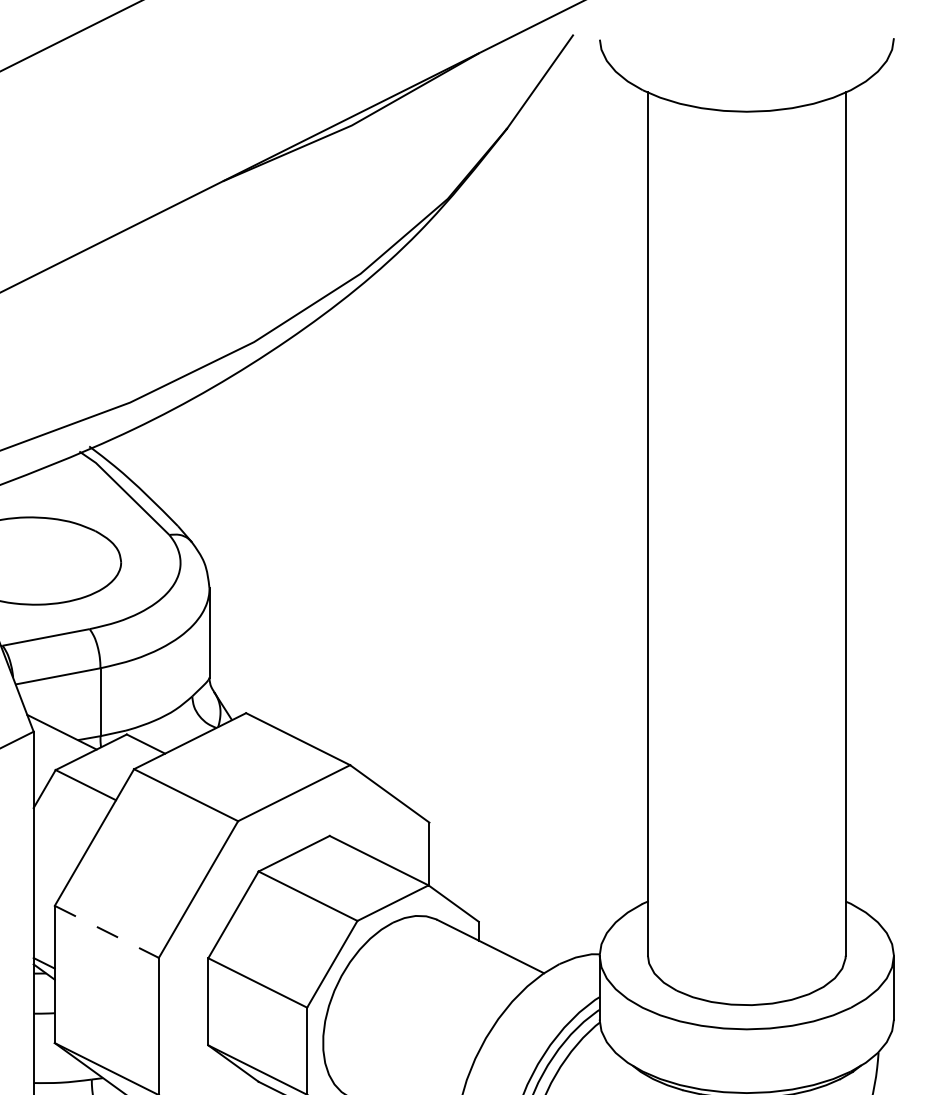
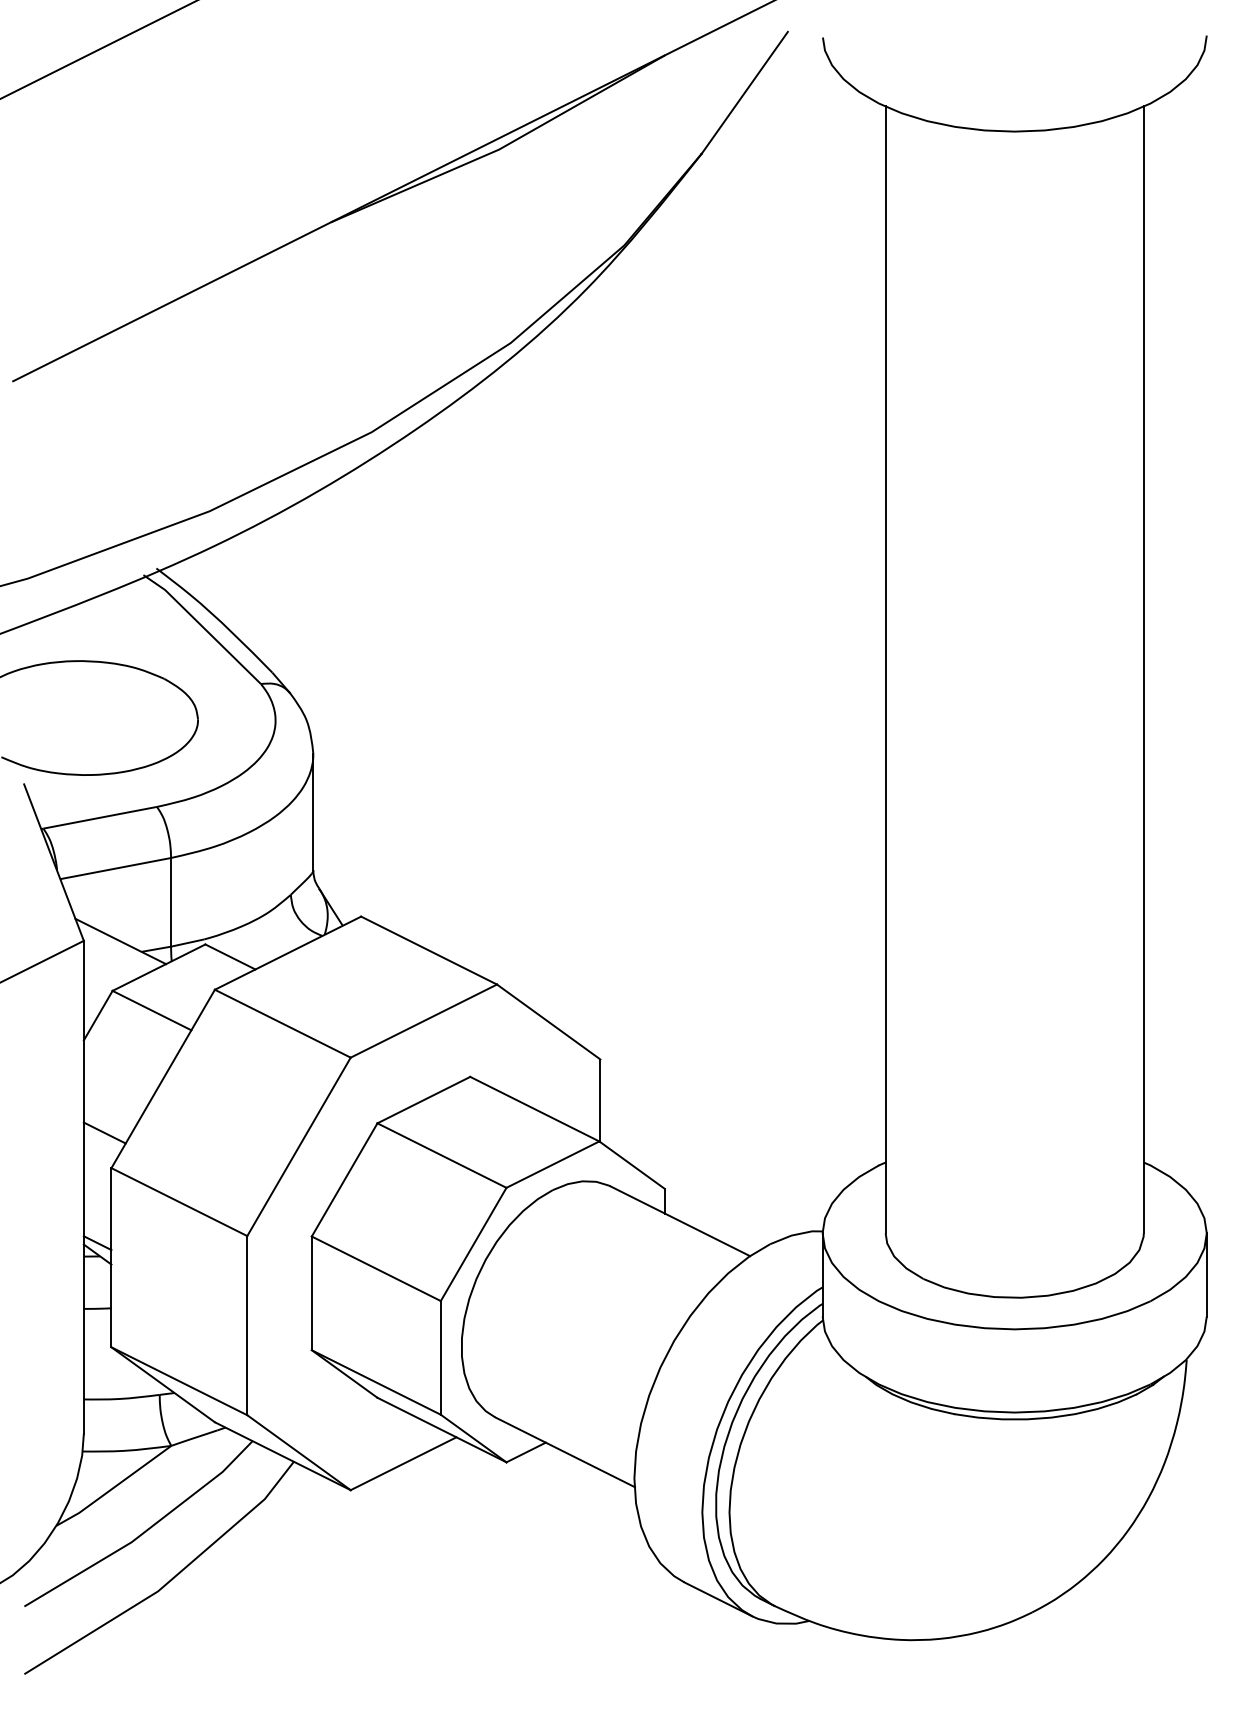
line: (49, 878) -> (104, 1132), added
line: (106, 932) -> (179, 1202), dashed -> solid

